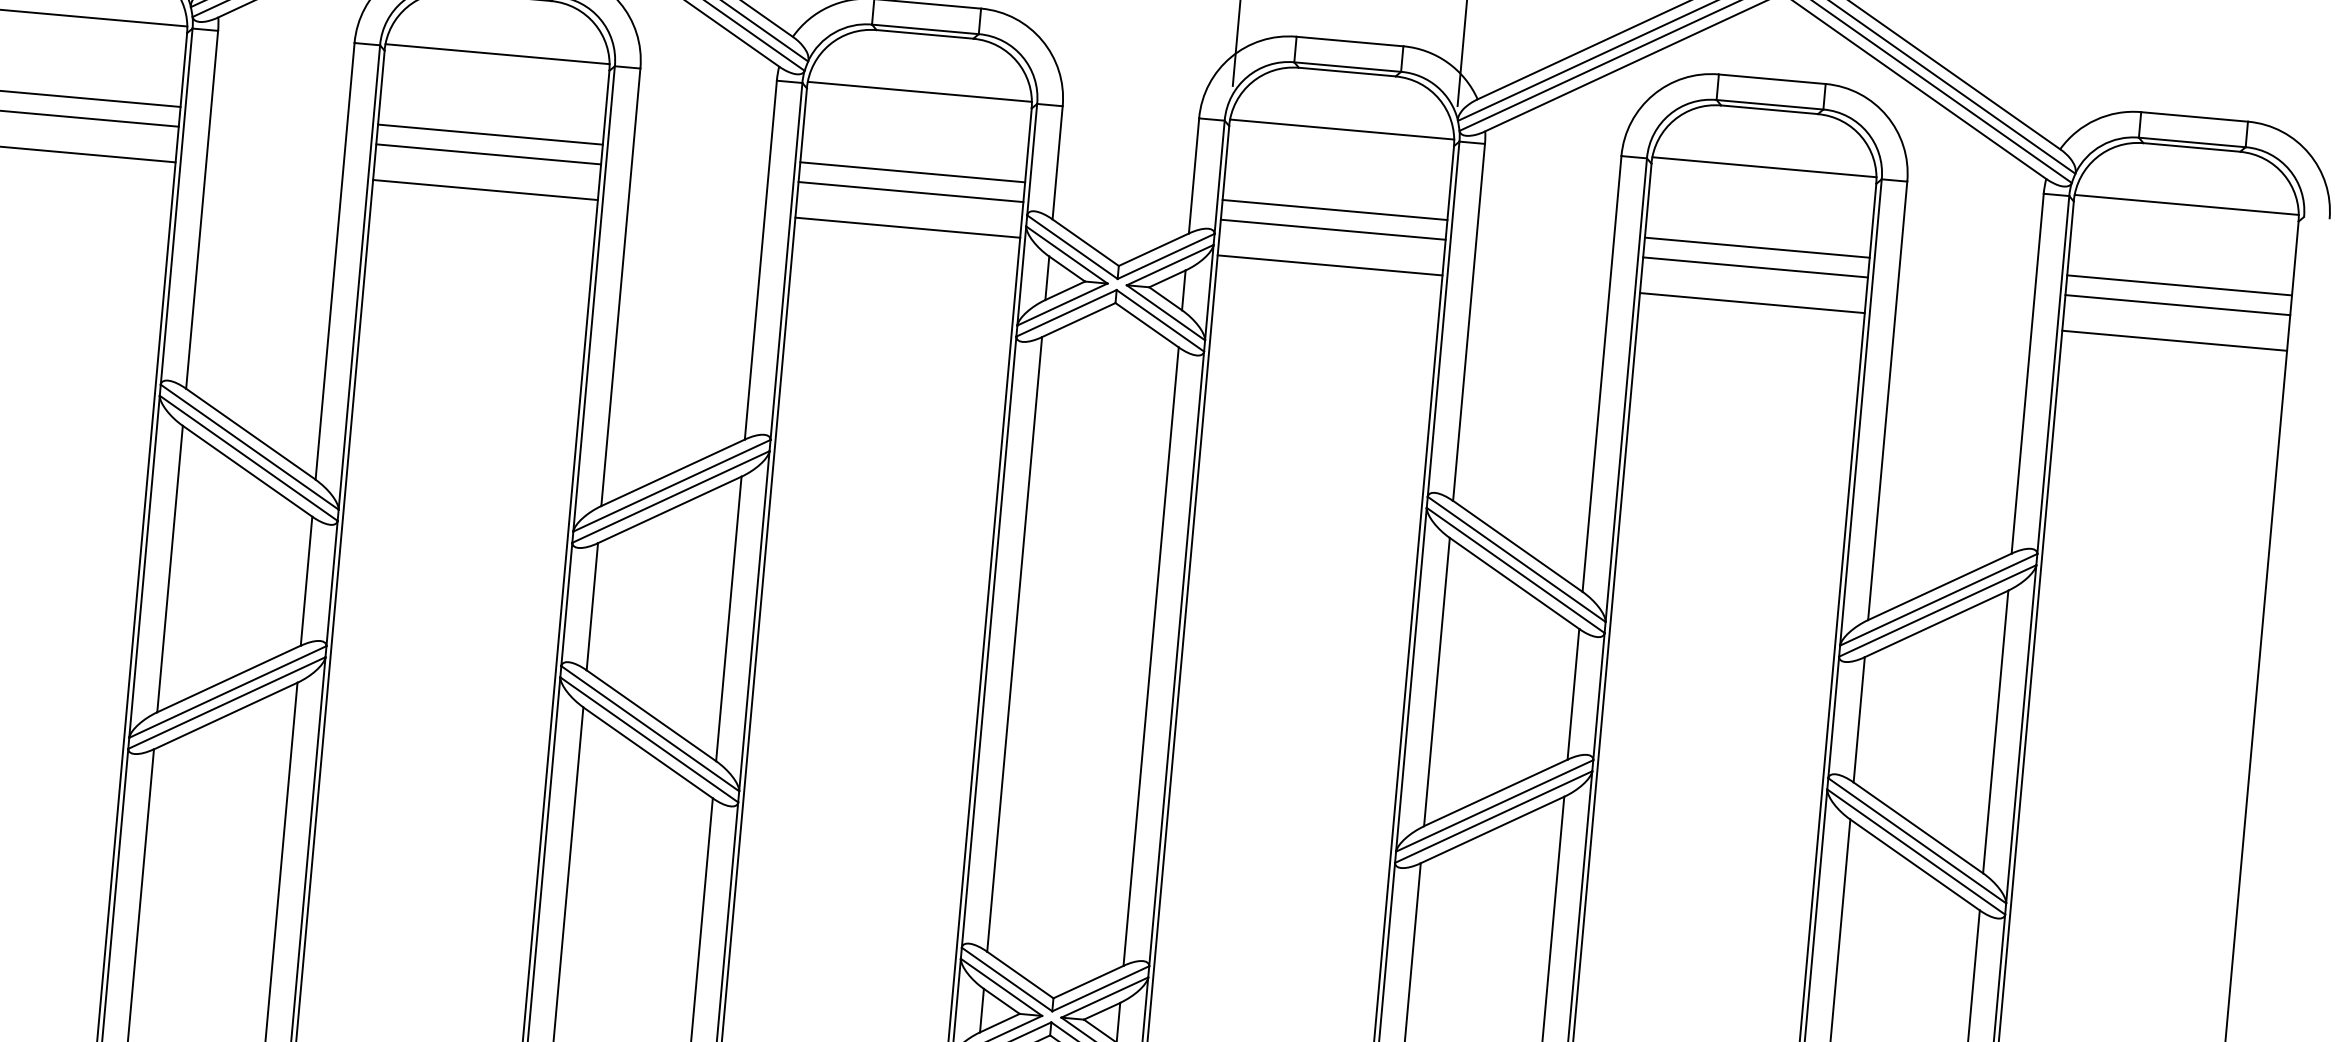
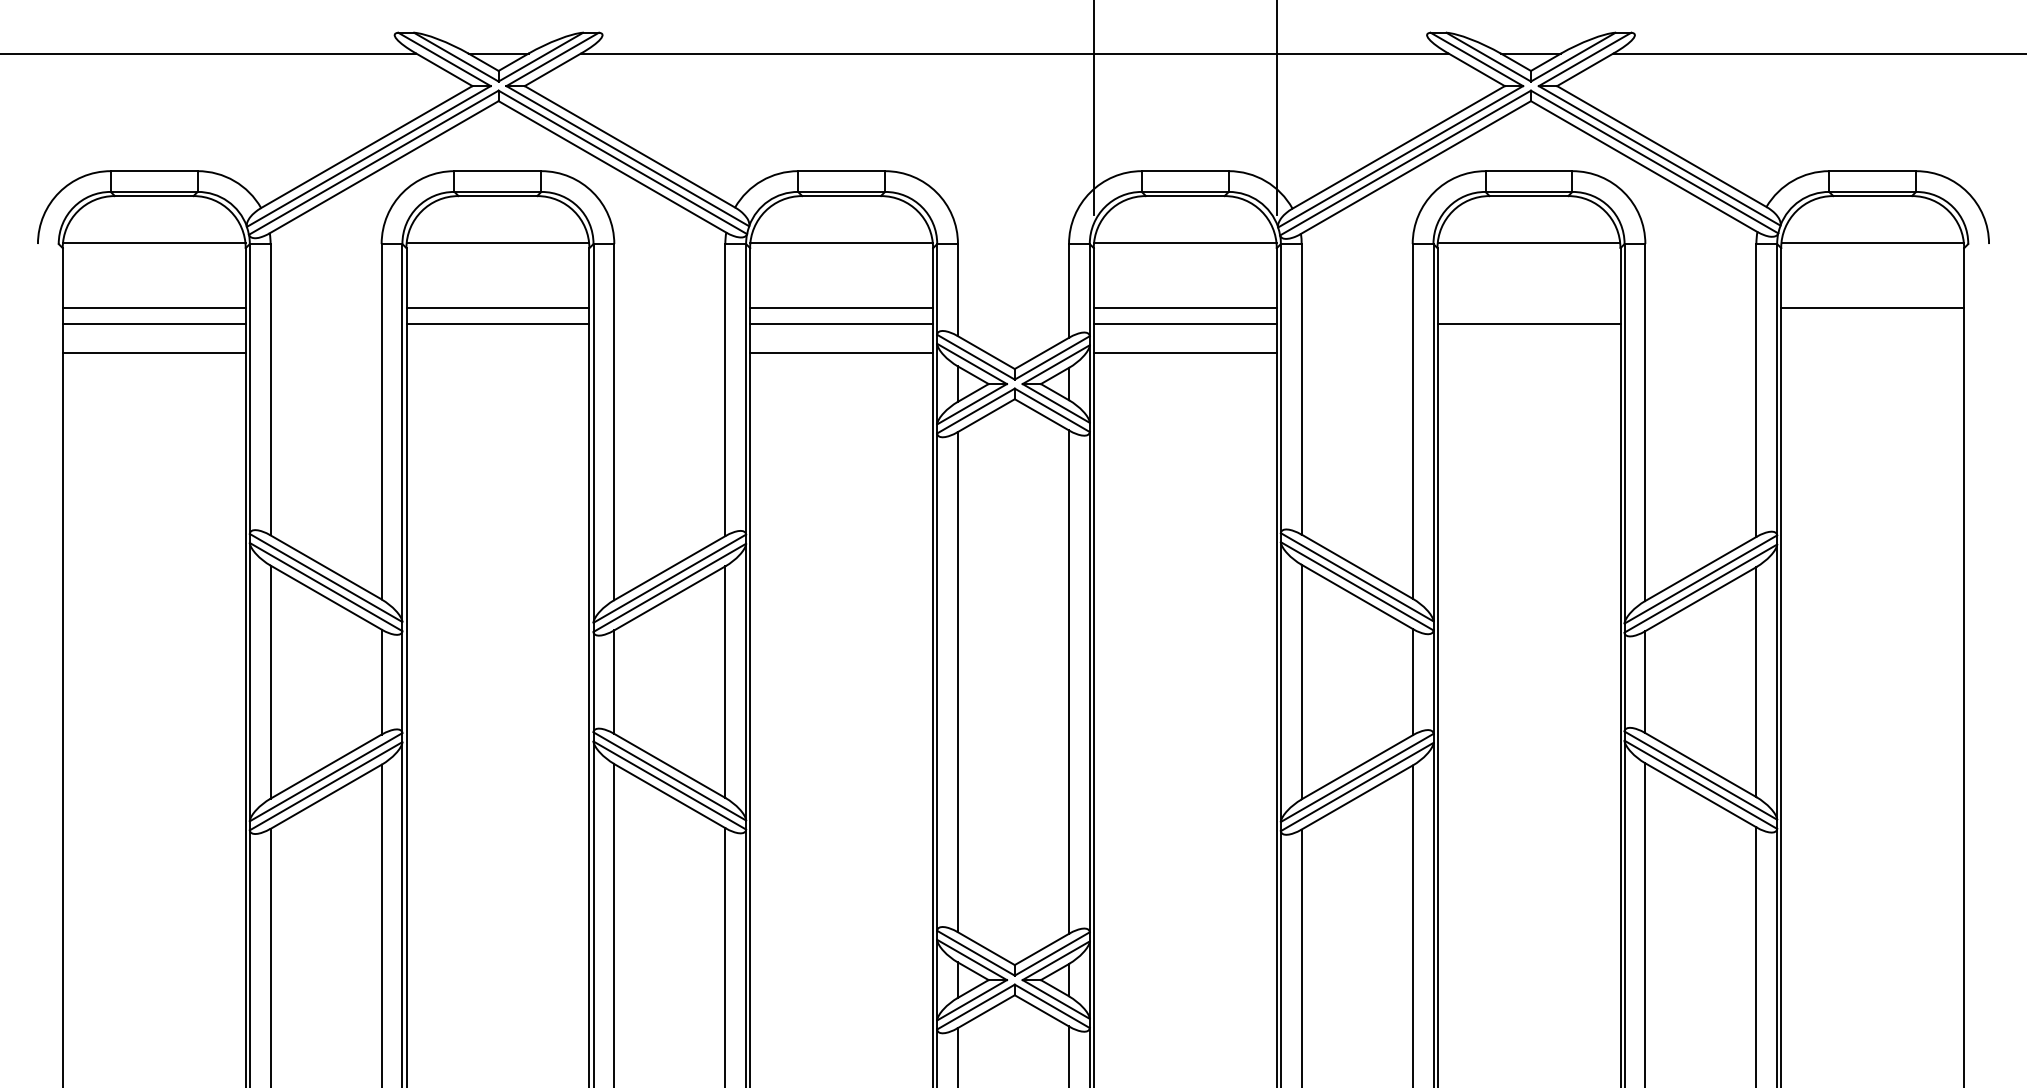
line: (484, 190) -> (497, 353), removed
line: (1756, 247) -> (1528, 308), removed
line: (1751, 303) -> (1528, 353), removed
line: (2177, 305) -> (1872, 324), removed
line: (2174, 340) -> (1872, 353), removed

